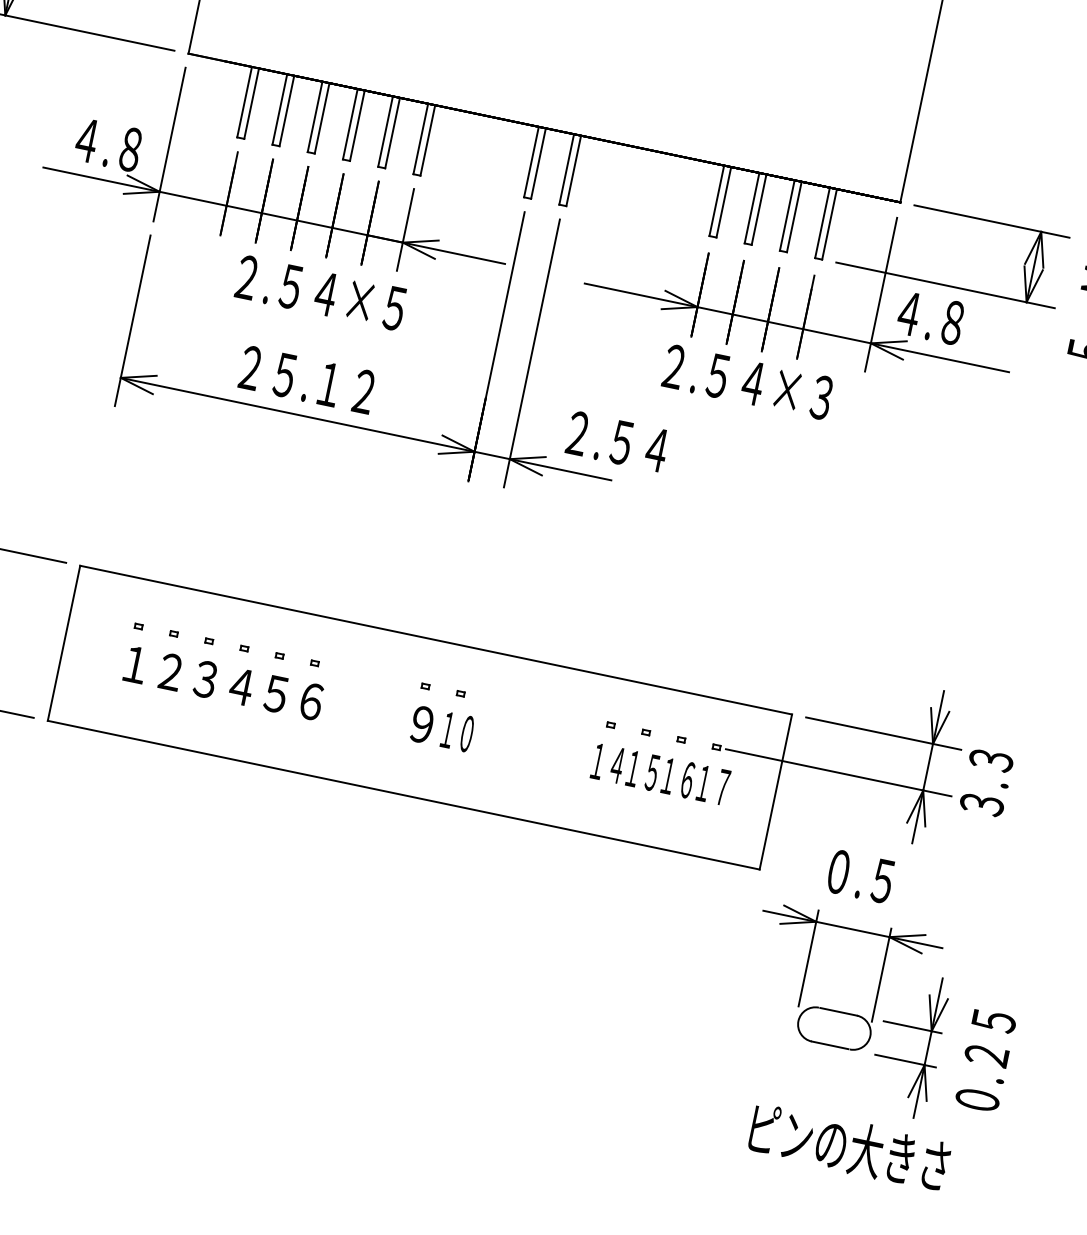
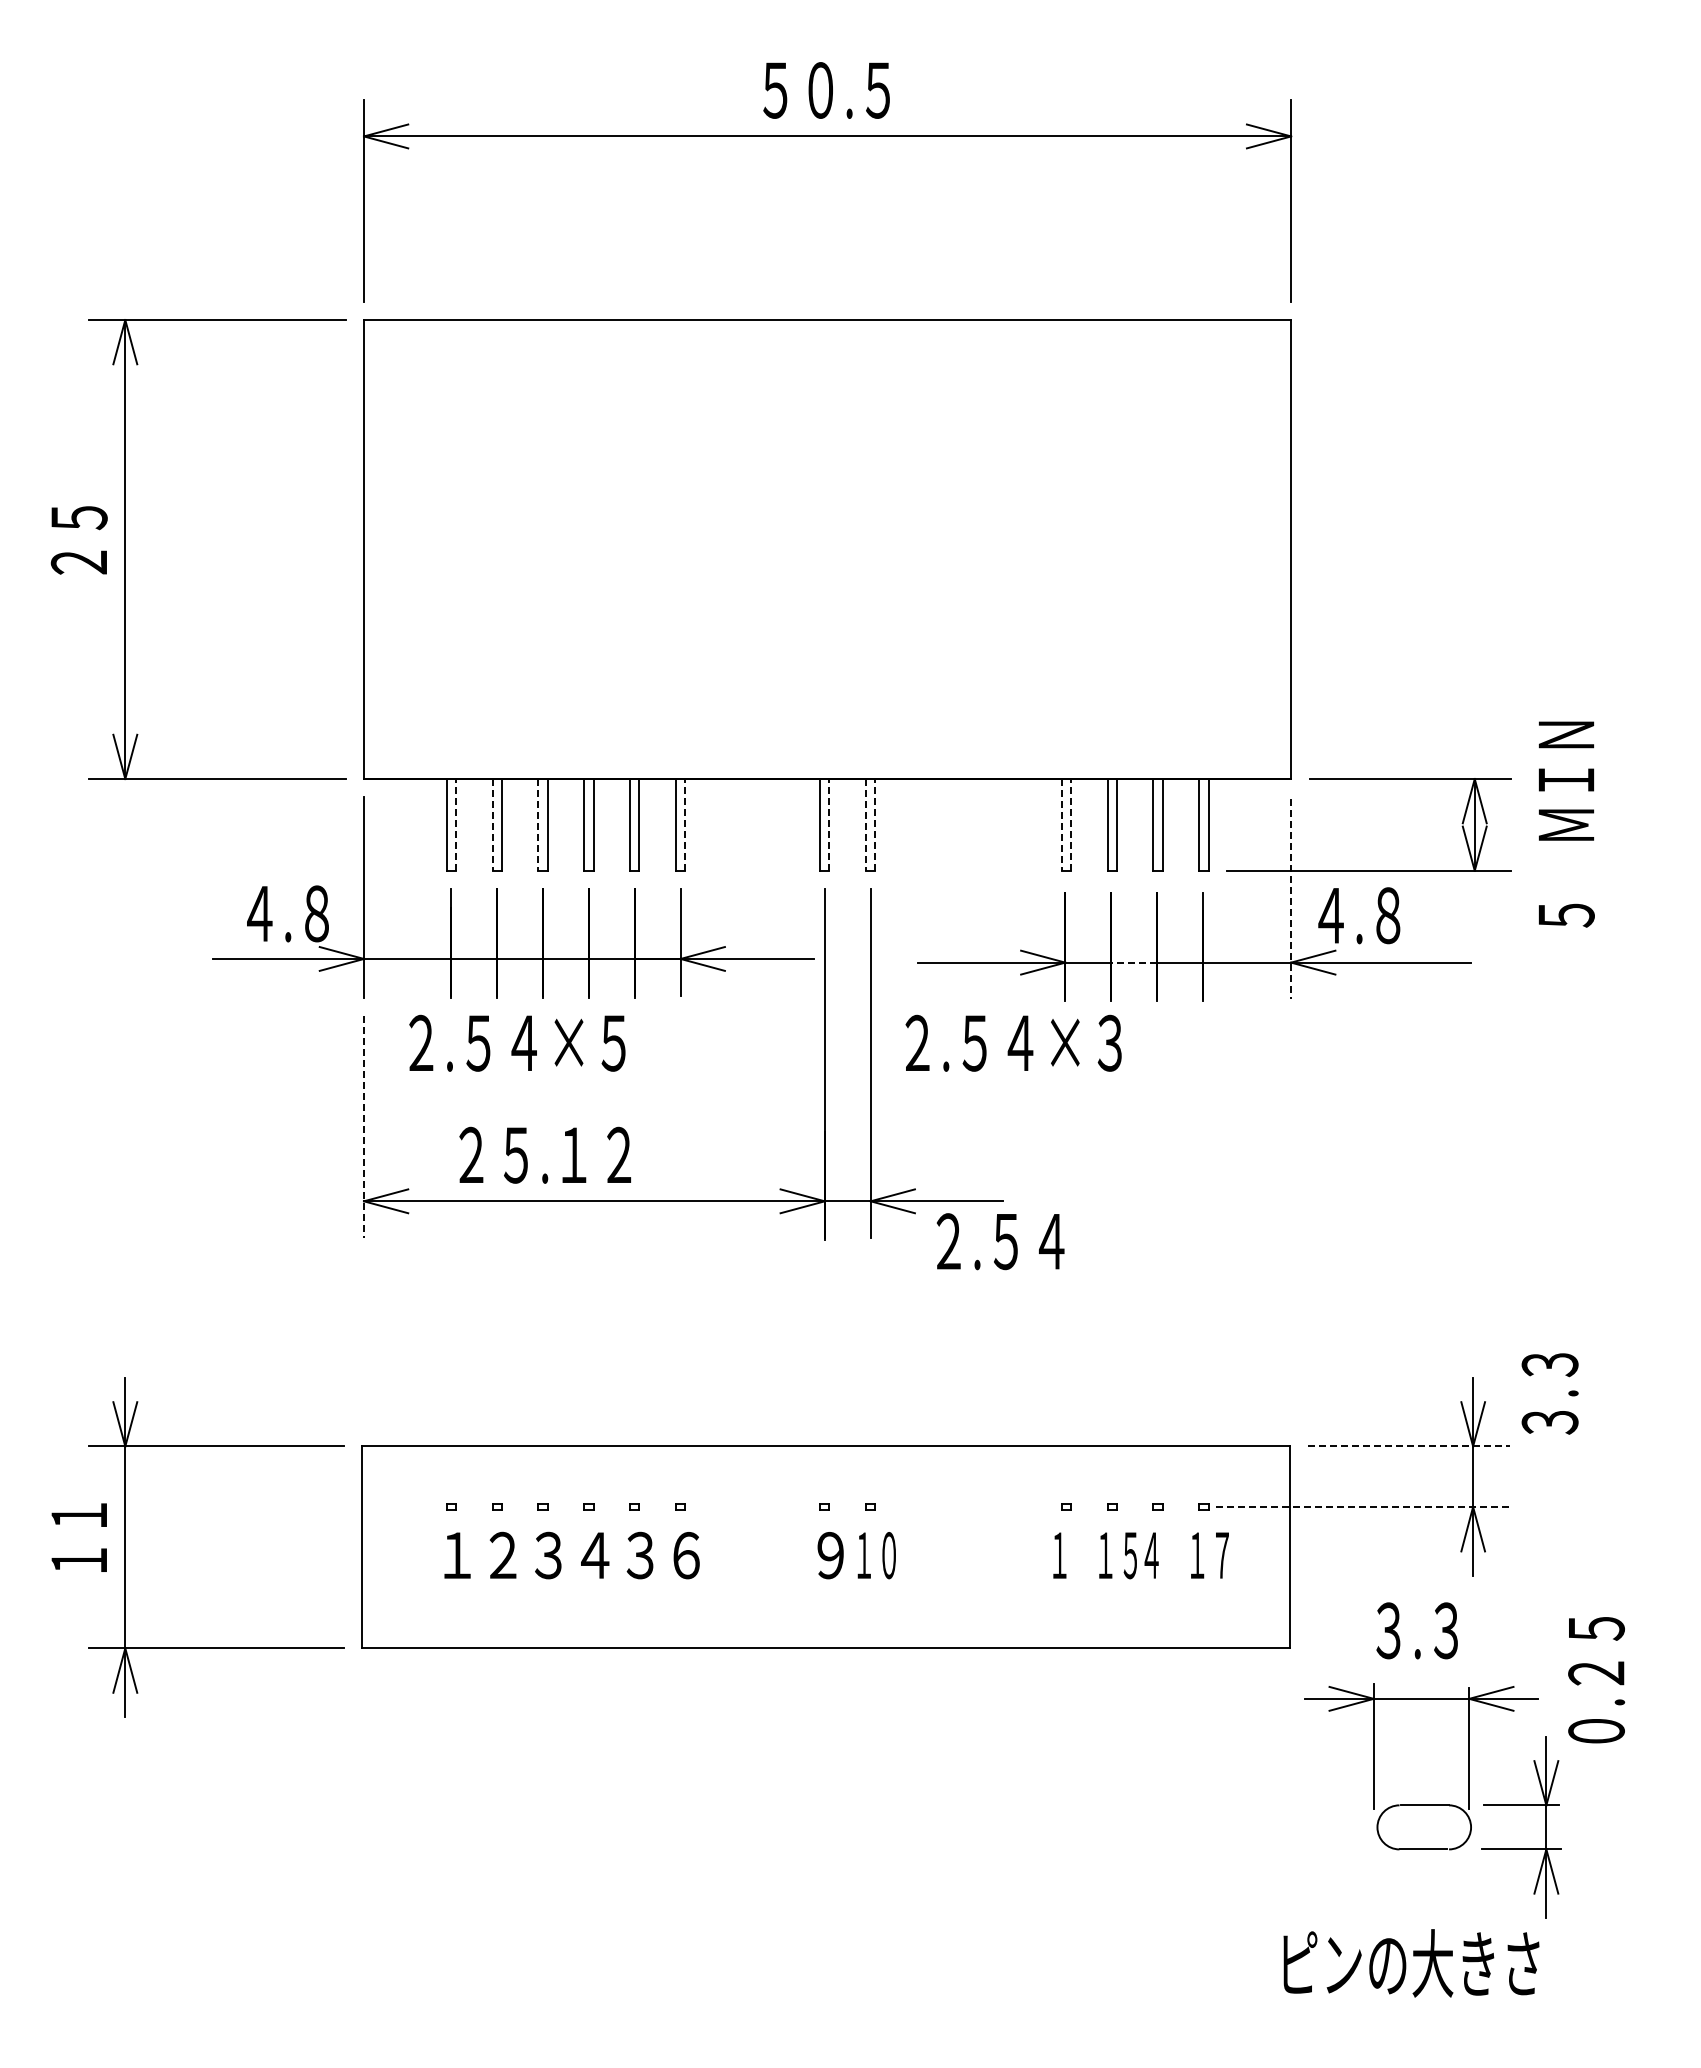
line: (251, 103) -> (455, 824), solid -> dashed
line: (279, 109) -> (492, 824), solid -> dashed
line: (315, 116) -> (538, 824), solid -> dashed
line: (428, 140) -> (685, 824), solid -> dashed
line: (538, 163) -> (829, 824), solid -> dashed
line: (567, 169) -> (866, 824), solid -> dashed
line: (573, 170) -> (875, 824), solid -> dashed
line: (716, 200) -> (1061, 824), solid -> dashed
line: (723, 201) -> (1070, 824), solid -> dashed
text: (320, 292) -> (517, 1042), moved
line: (881, 294) -> (1291, 899), solid -> dashed
line: (750, 318) -> (1134, 962), solid -> dashed
line: (133, 321) -> (364, 1127), solid -> dashed
text: (306, 379) -> (544, 1154), moved
text: (747, 381) -> (1013, 1042), moved
text: (617, 441) -> (1000, 1241), moved
text: (275, 693) -> (639, 1555), ５ -> ３
line: (883, 733) -> (1408, 1446), solid -> dashed
text: (617, 765) -> (1084, 1555), １４ -> １
line: (838, 773) -> (1362, 1507), solid -> dashed
text: (677, 778) -> (1163, 1555), １６ -> ４
text: (986, 782) -> (1549, 1393), moved
text: (860, 876) -> (1416, 1630), ０.５ -> ３.３
text: (985, 1061) -> (1596, 1680), moved
text: (849, 1147) -> (1411, 1963), moved

